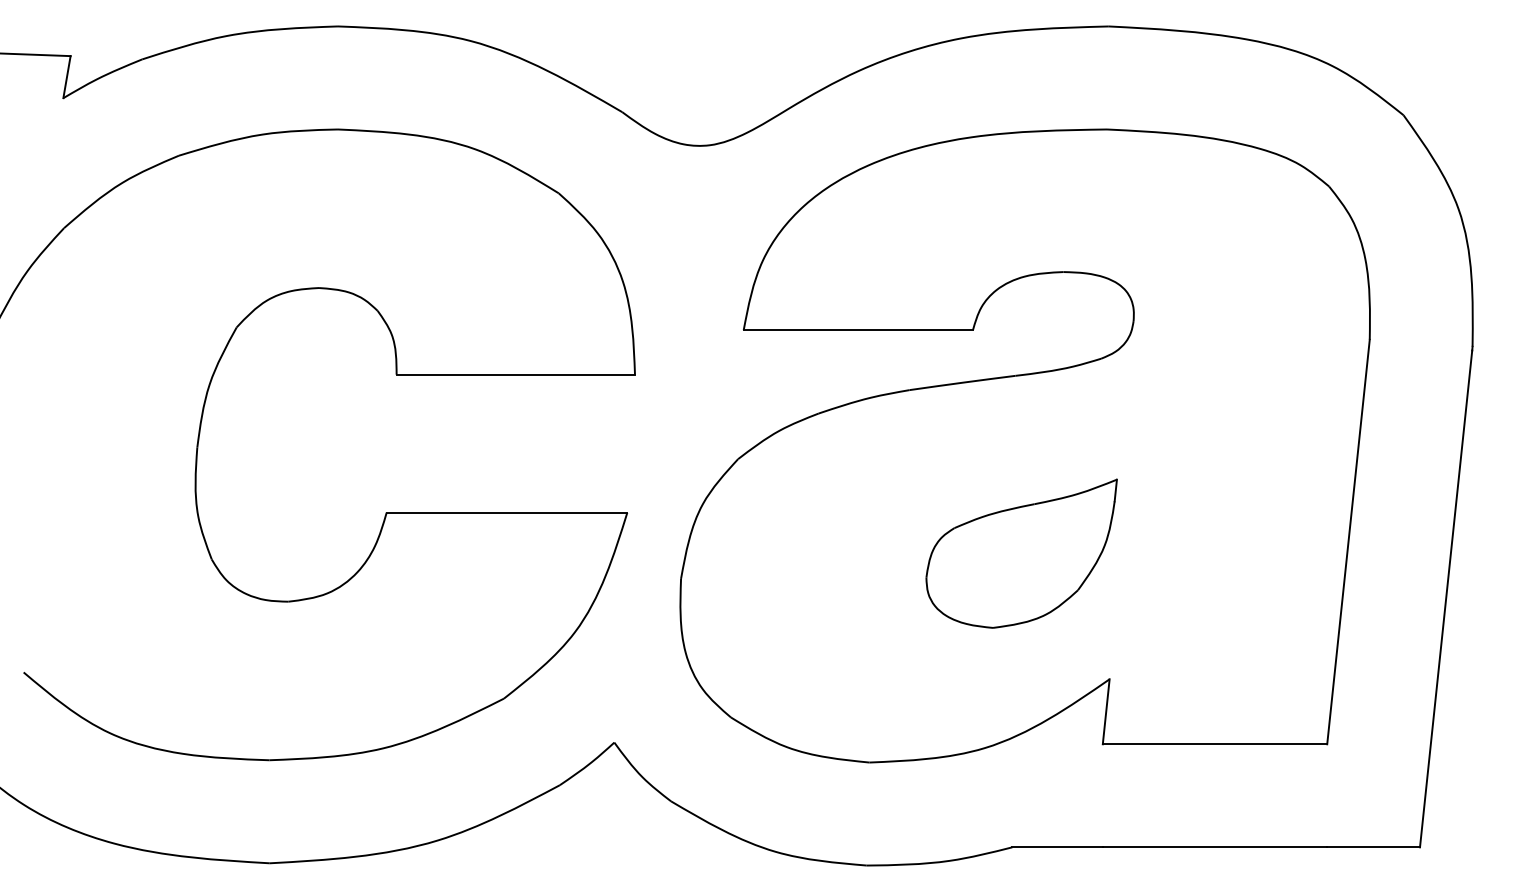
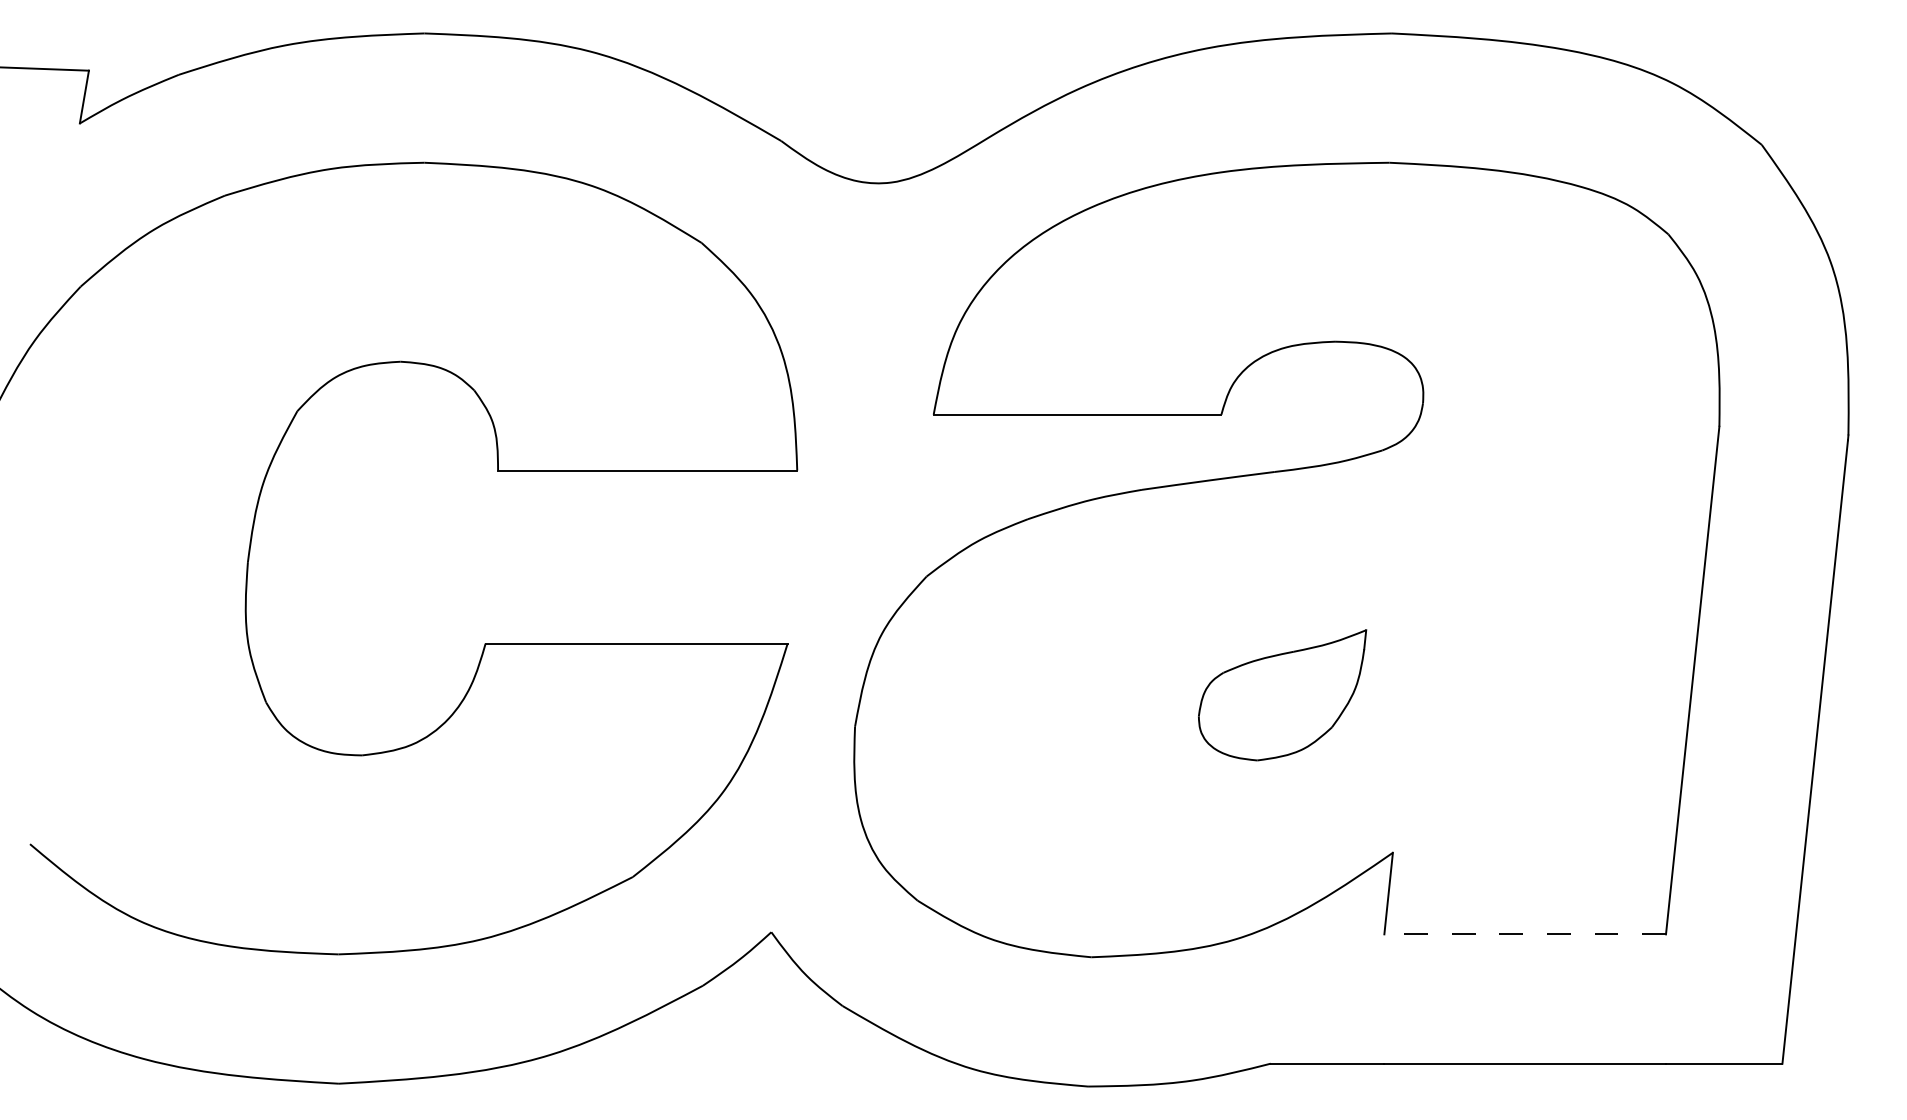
part: (1021, 553) -> (1282, 695), size x0.7
line: (1215, 744) -> (1525, 934), solid -> dashed

